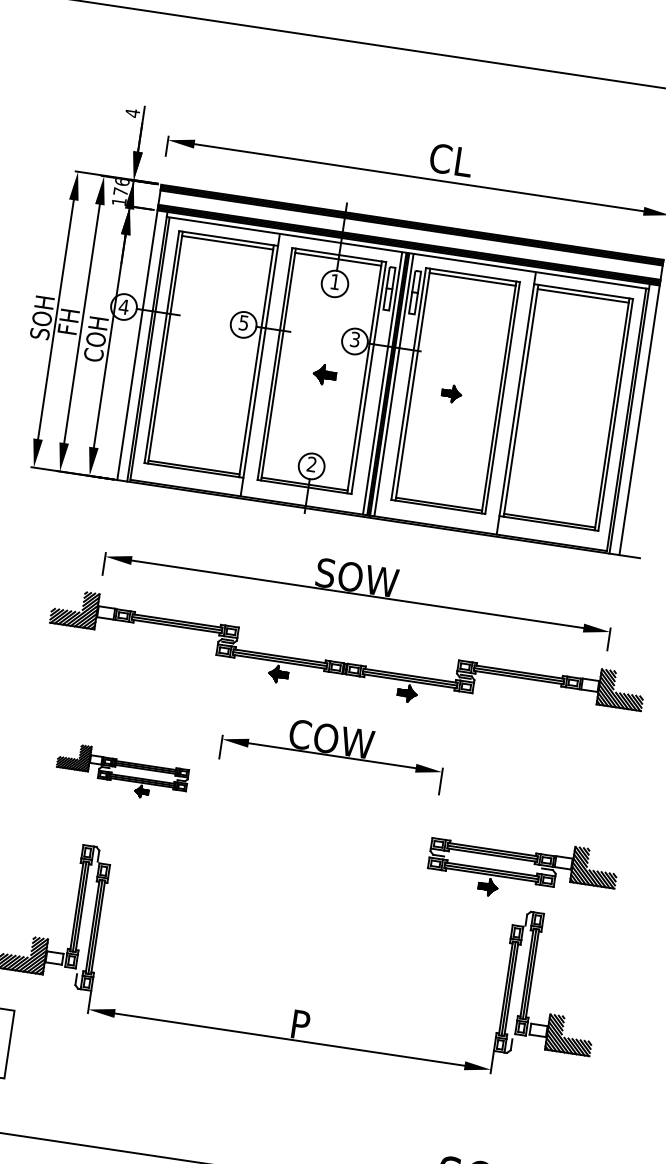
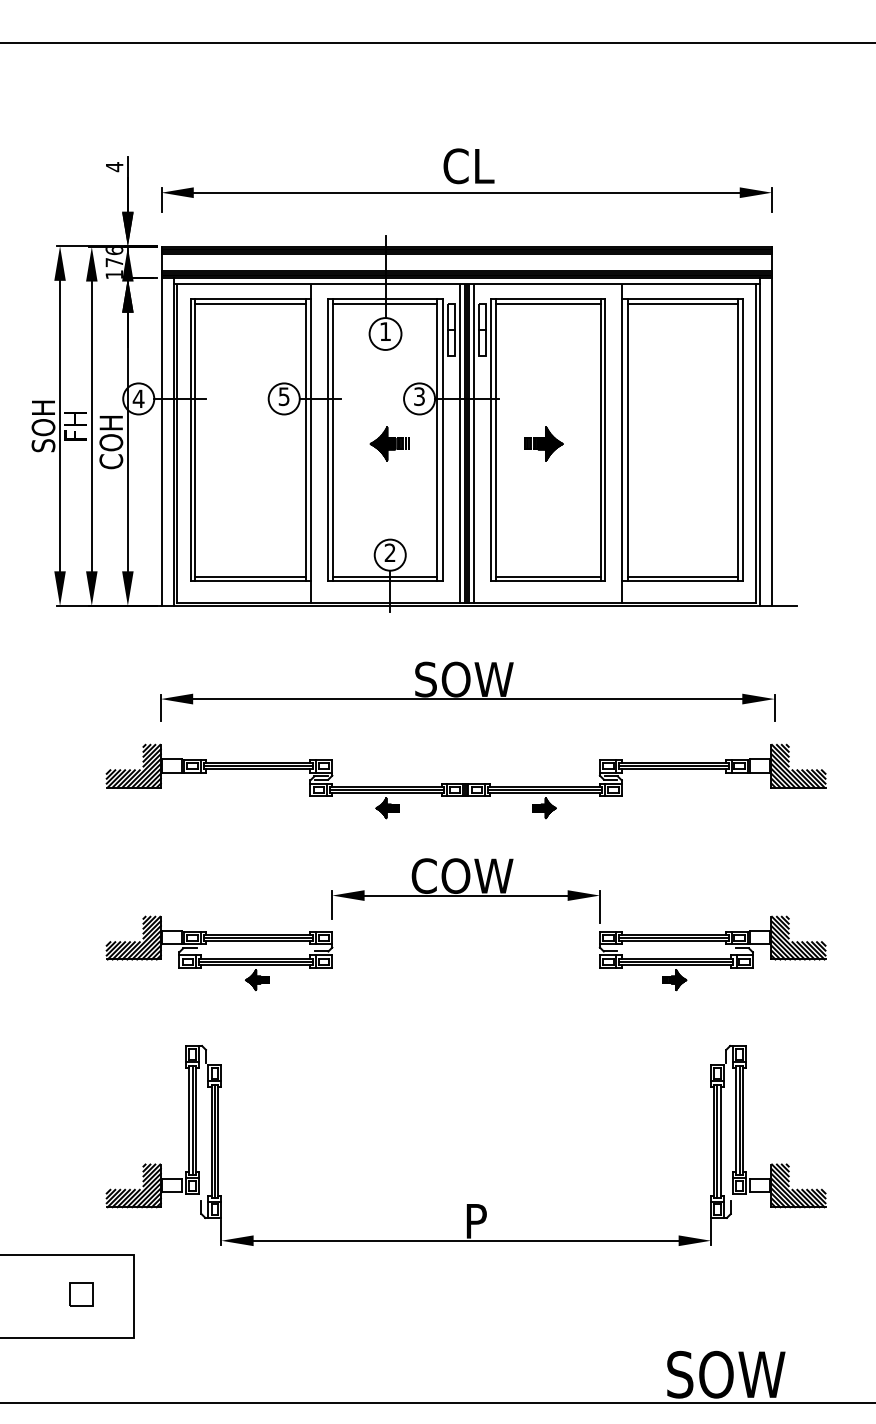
text: (450, 160) -> (468, 166), moved
part: (324, 374) -> (389, 443), size x1.43
part: (451, 393) -> (543, 443), size x1.67
part: (122, 773) -> (219, 953), size x1.43
part: (522, 869) -> (712, 953), moved

